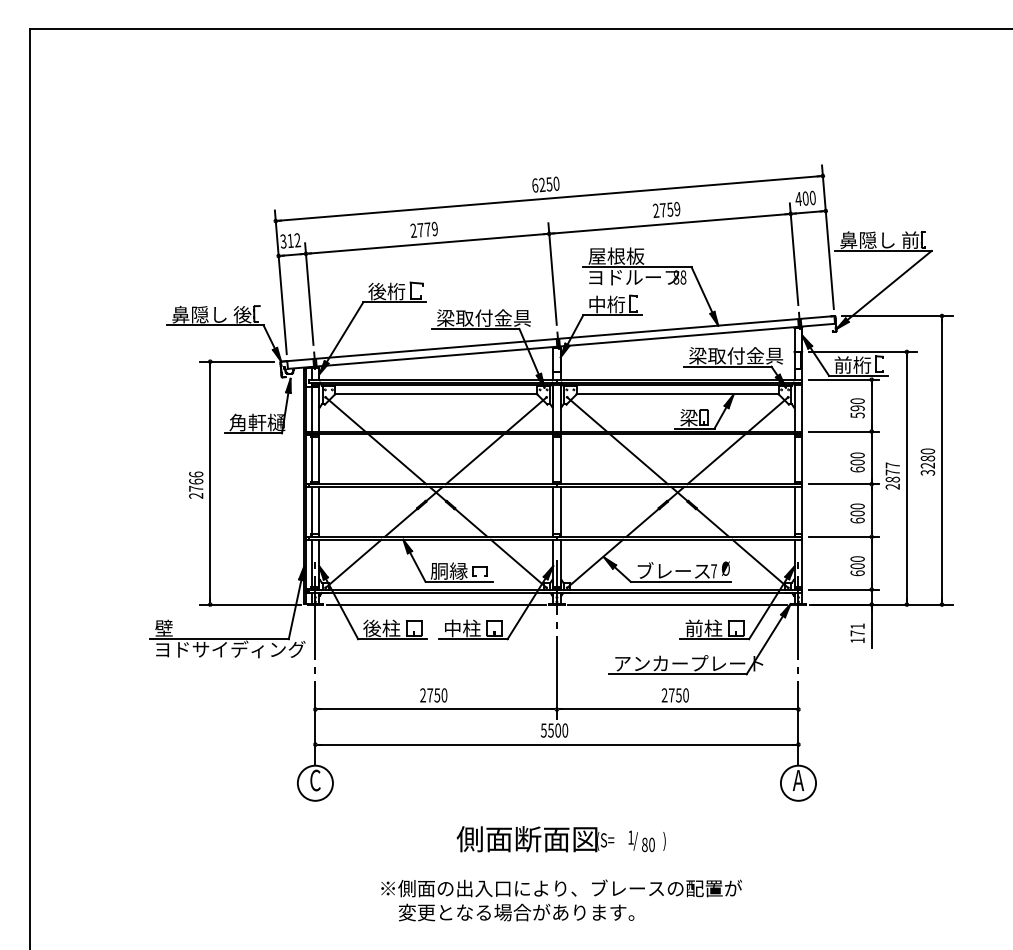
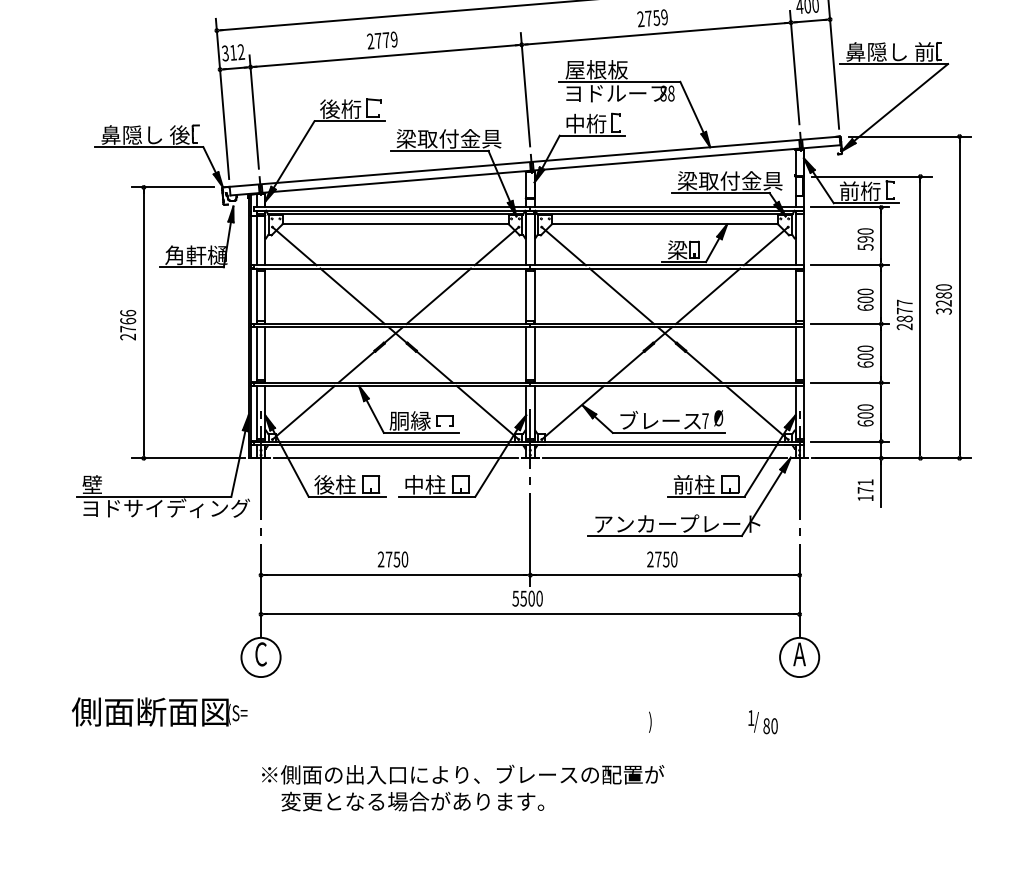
text: (535, 839) -> (159, 712), moved
text: (641, 841) -> (762, 722), moved
text: (561, 900) -> (462, 788), moved

